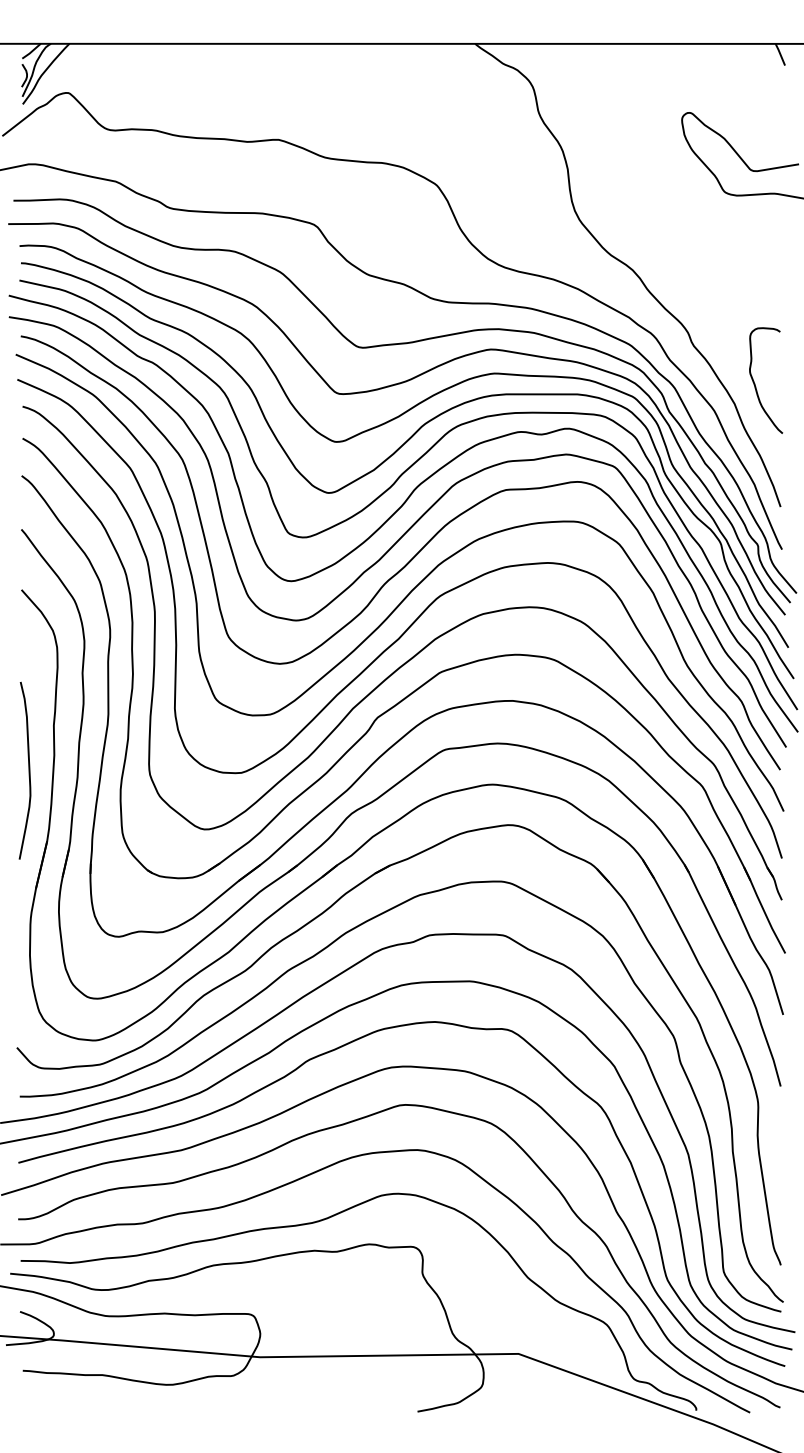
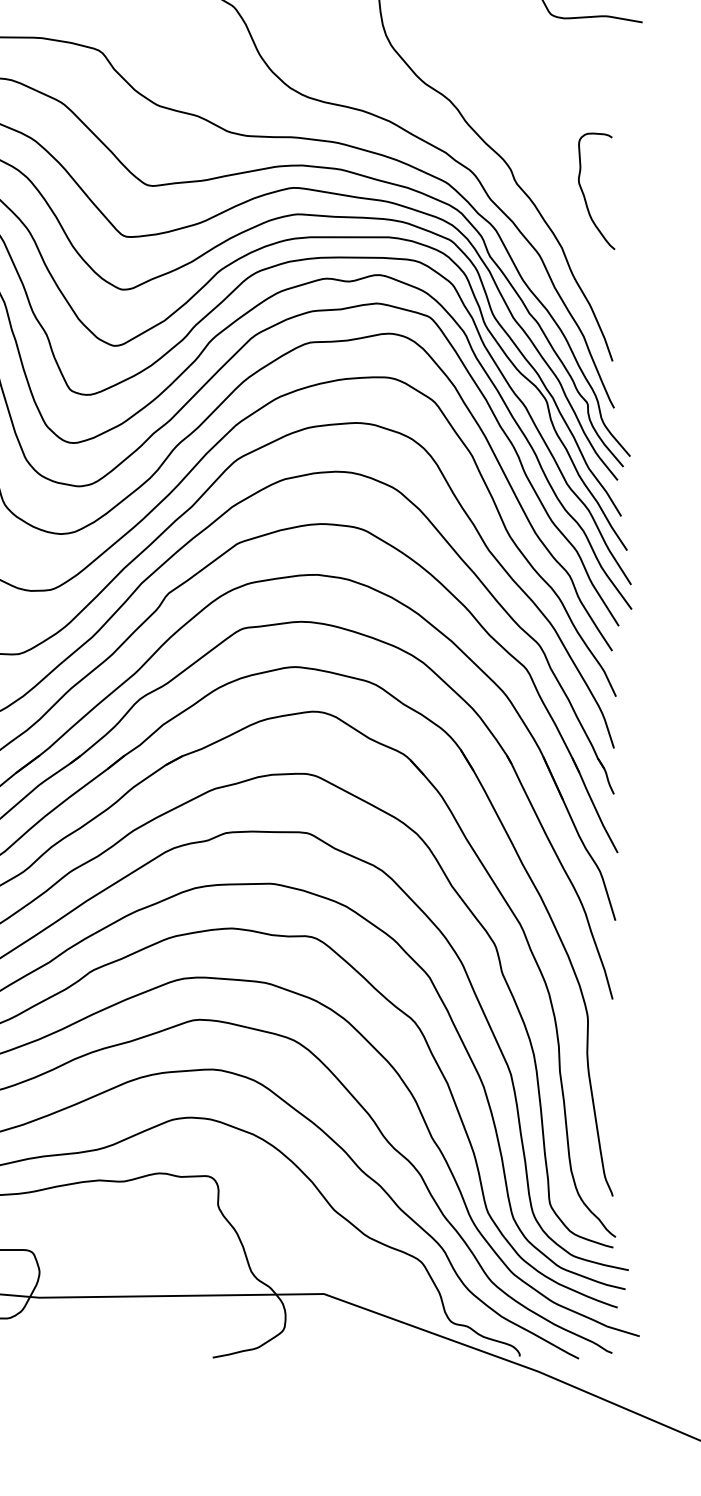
curve: (755, 383) -> (584, 194), moved

